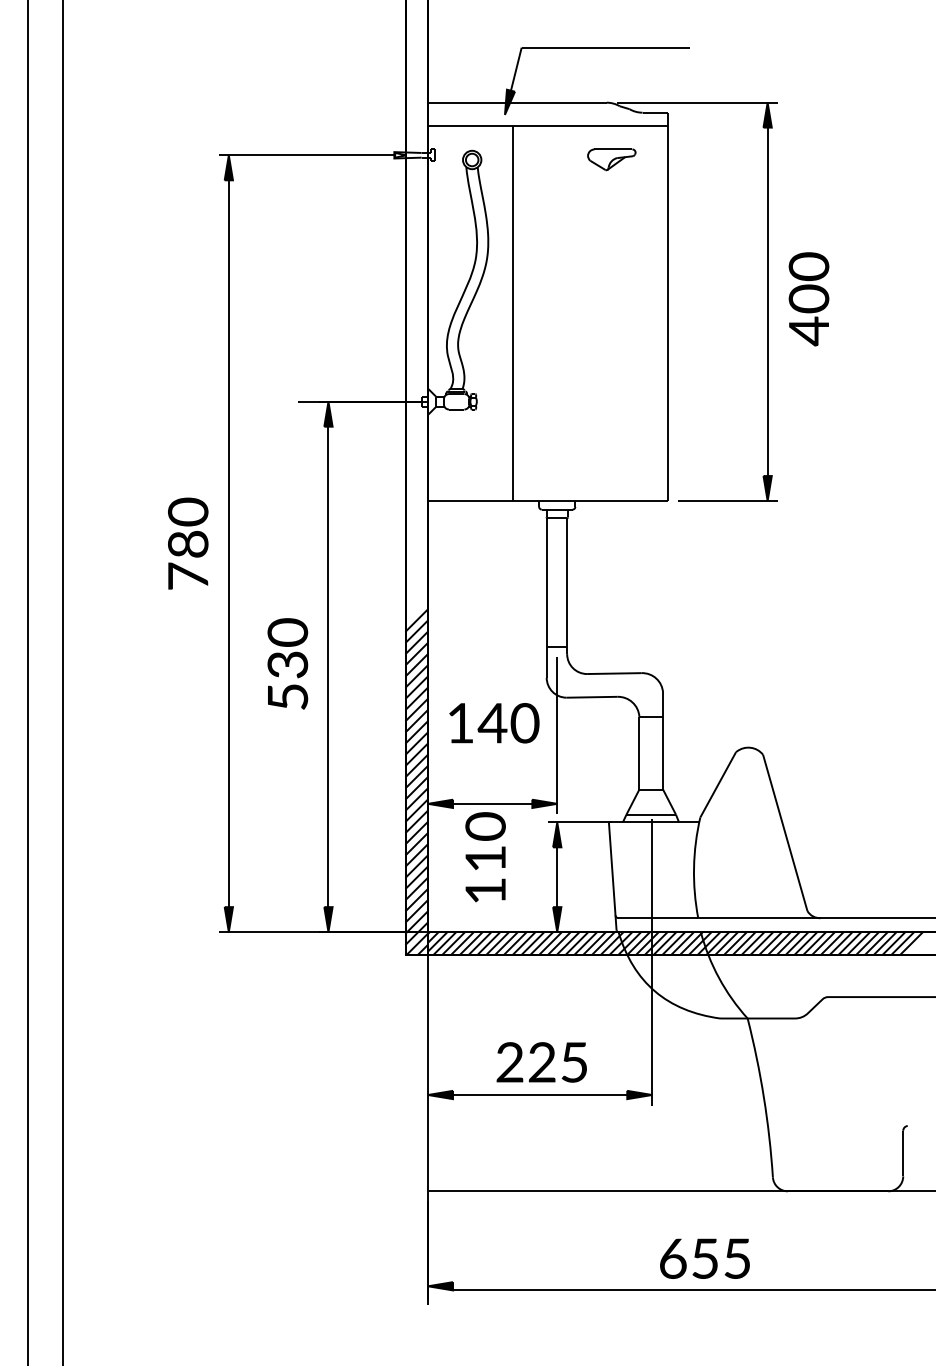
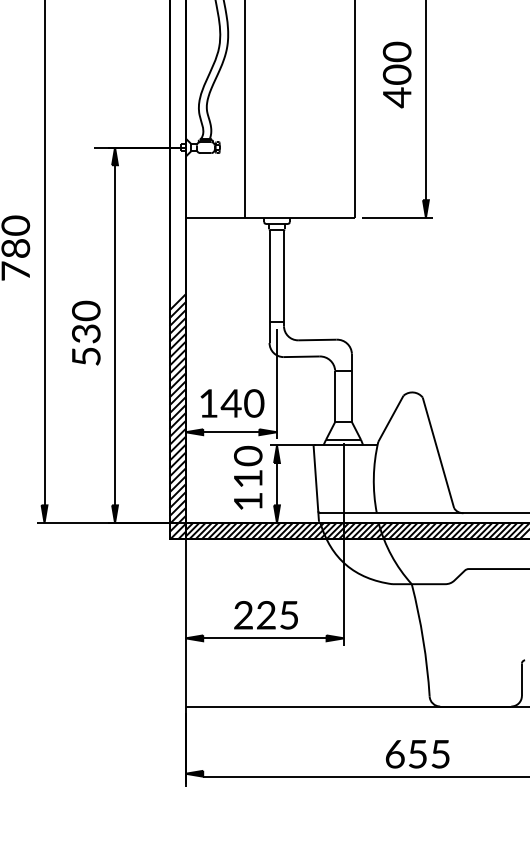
text: (808, 299) -> (396, 75), moved
text: (494, 723) -> (232, 403), moved
text: (485, 857) -> (248, 478), moved
text: (704, 1258) -> (417, 754), moved

